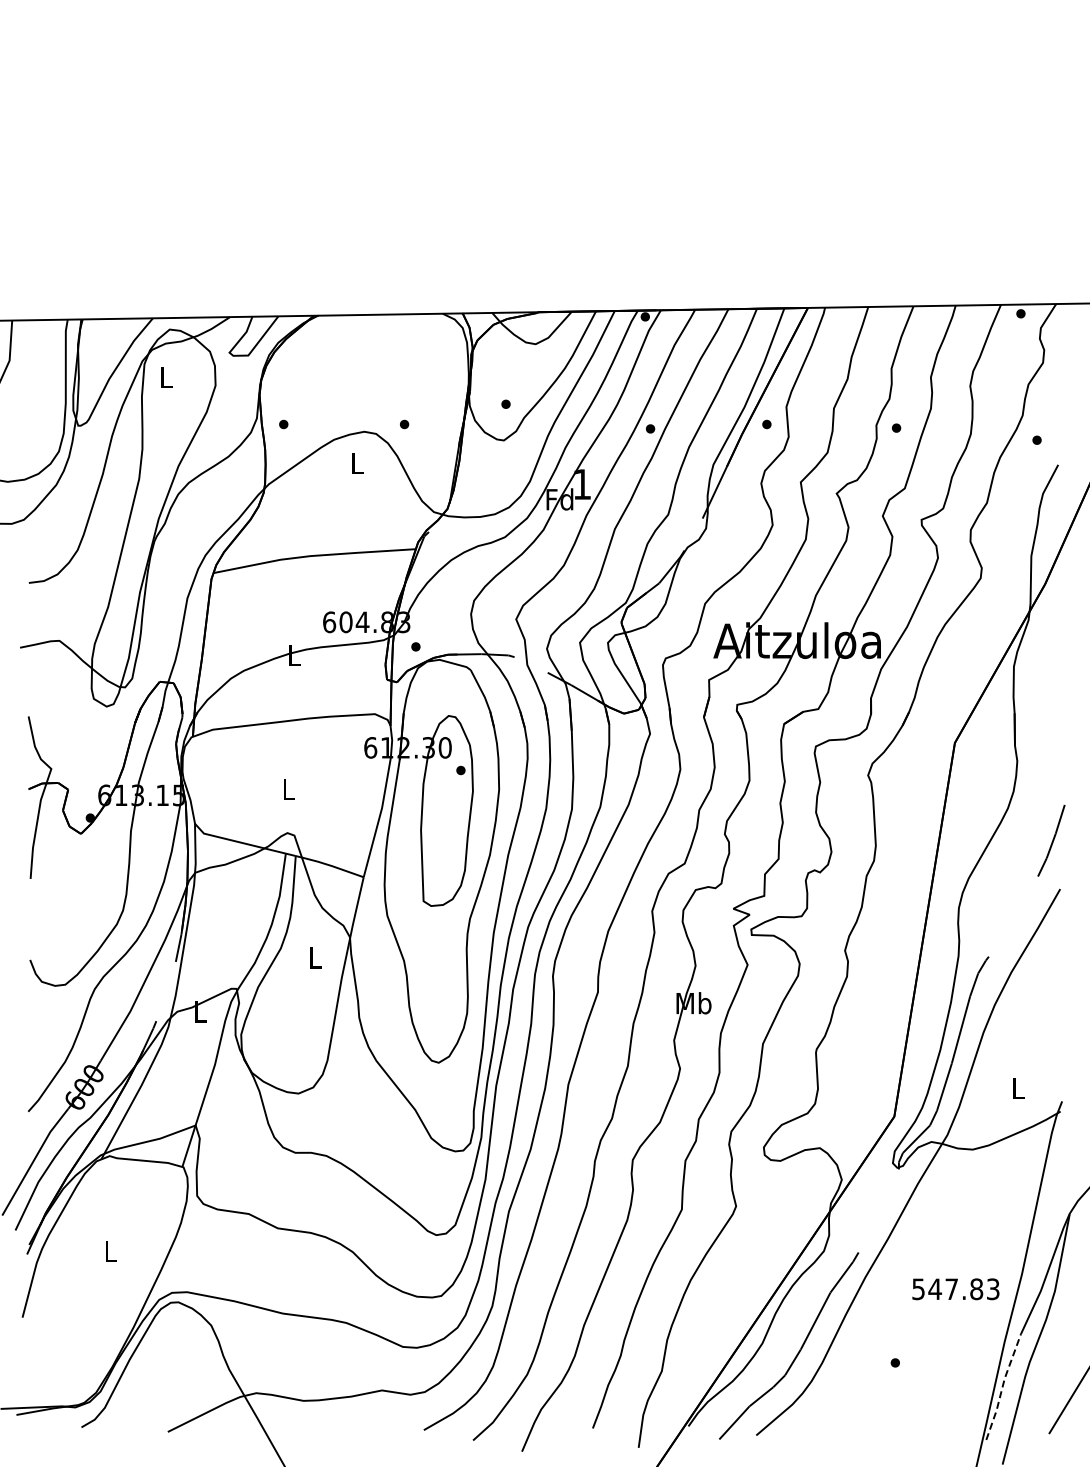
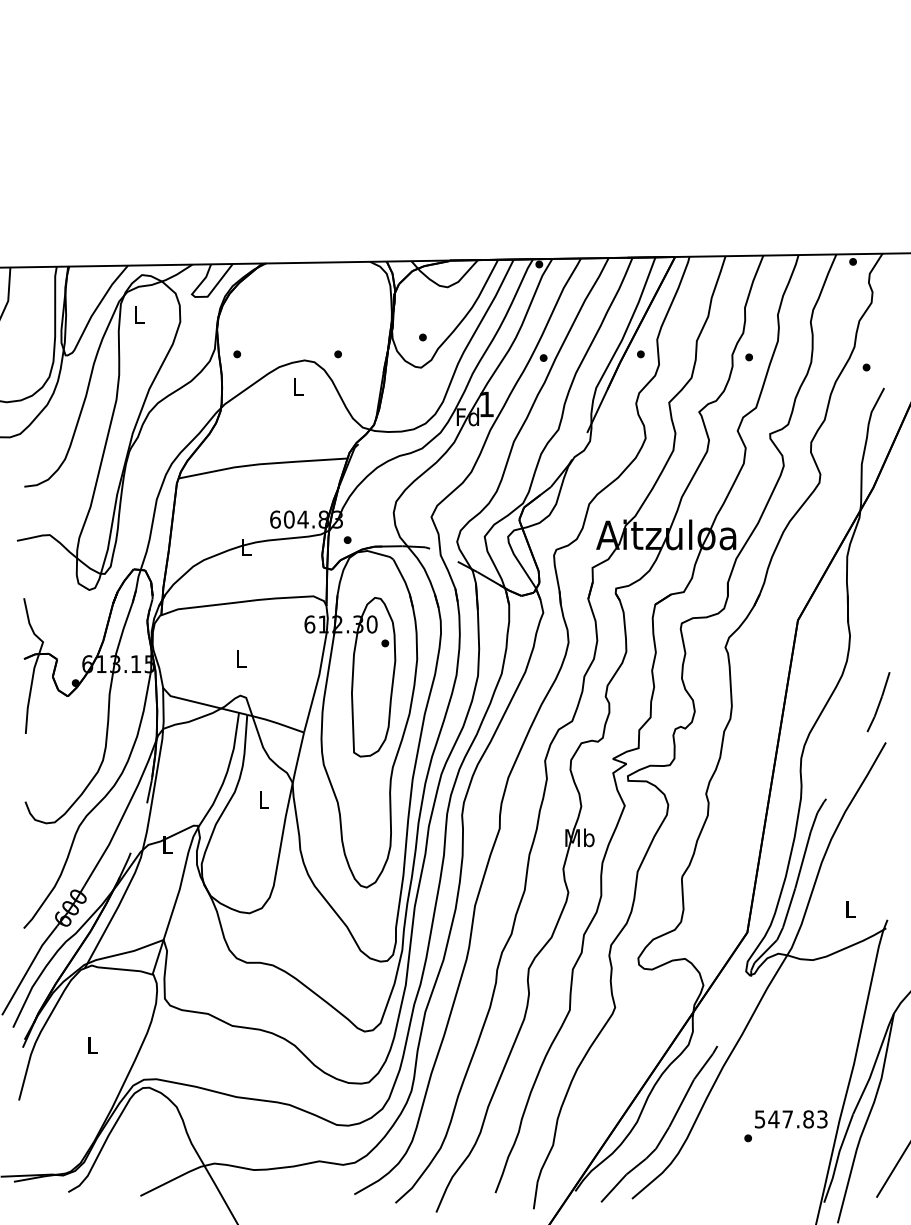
text: (955, 1289) -> (790, 1119), moved
line: (1002, 1387) -> (837, 1158), dashed -> solid

